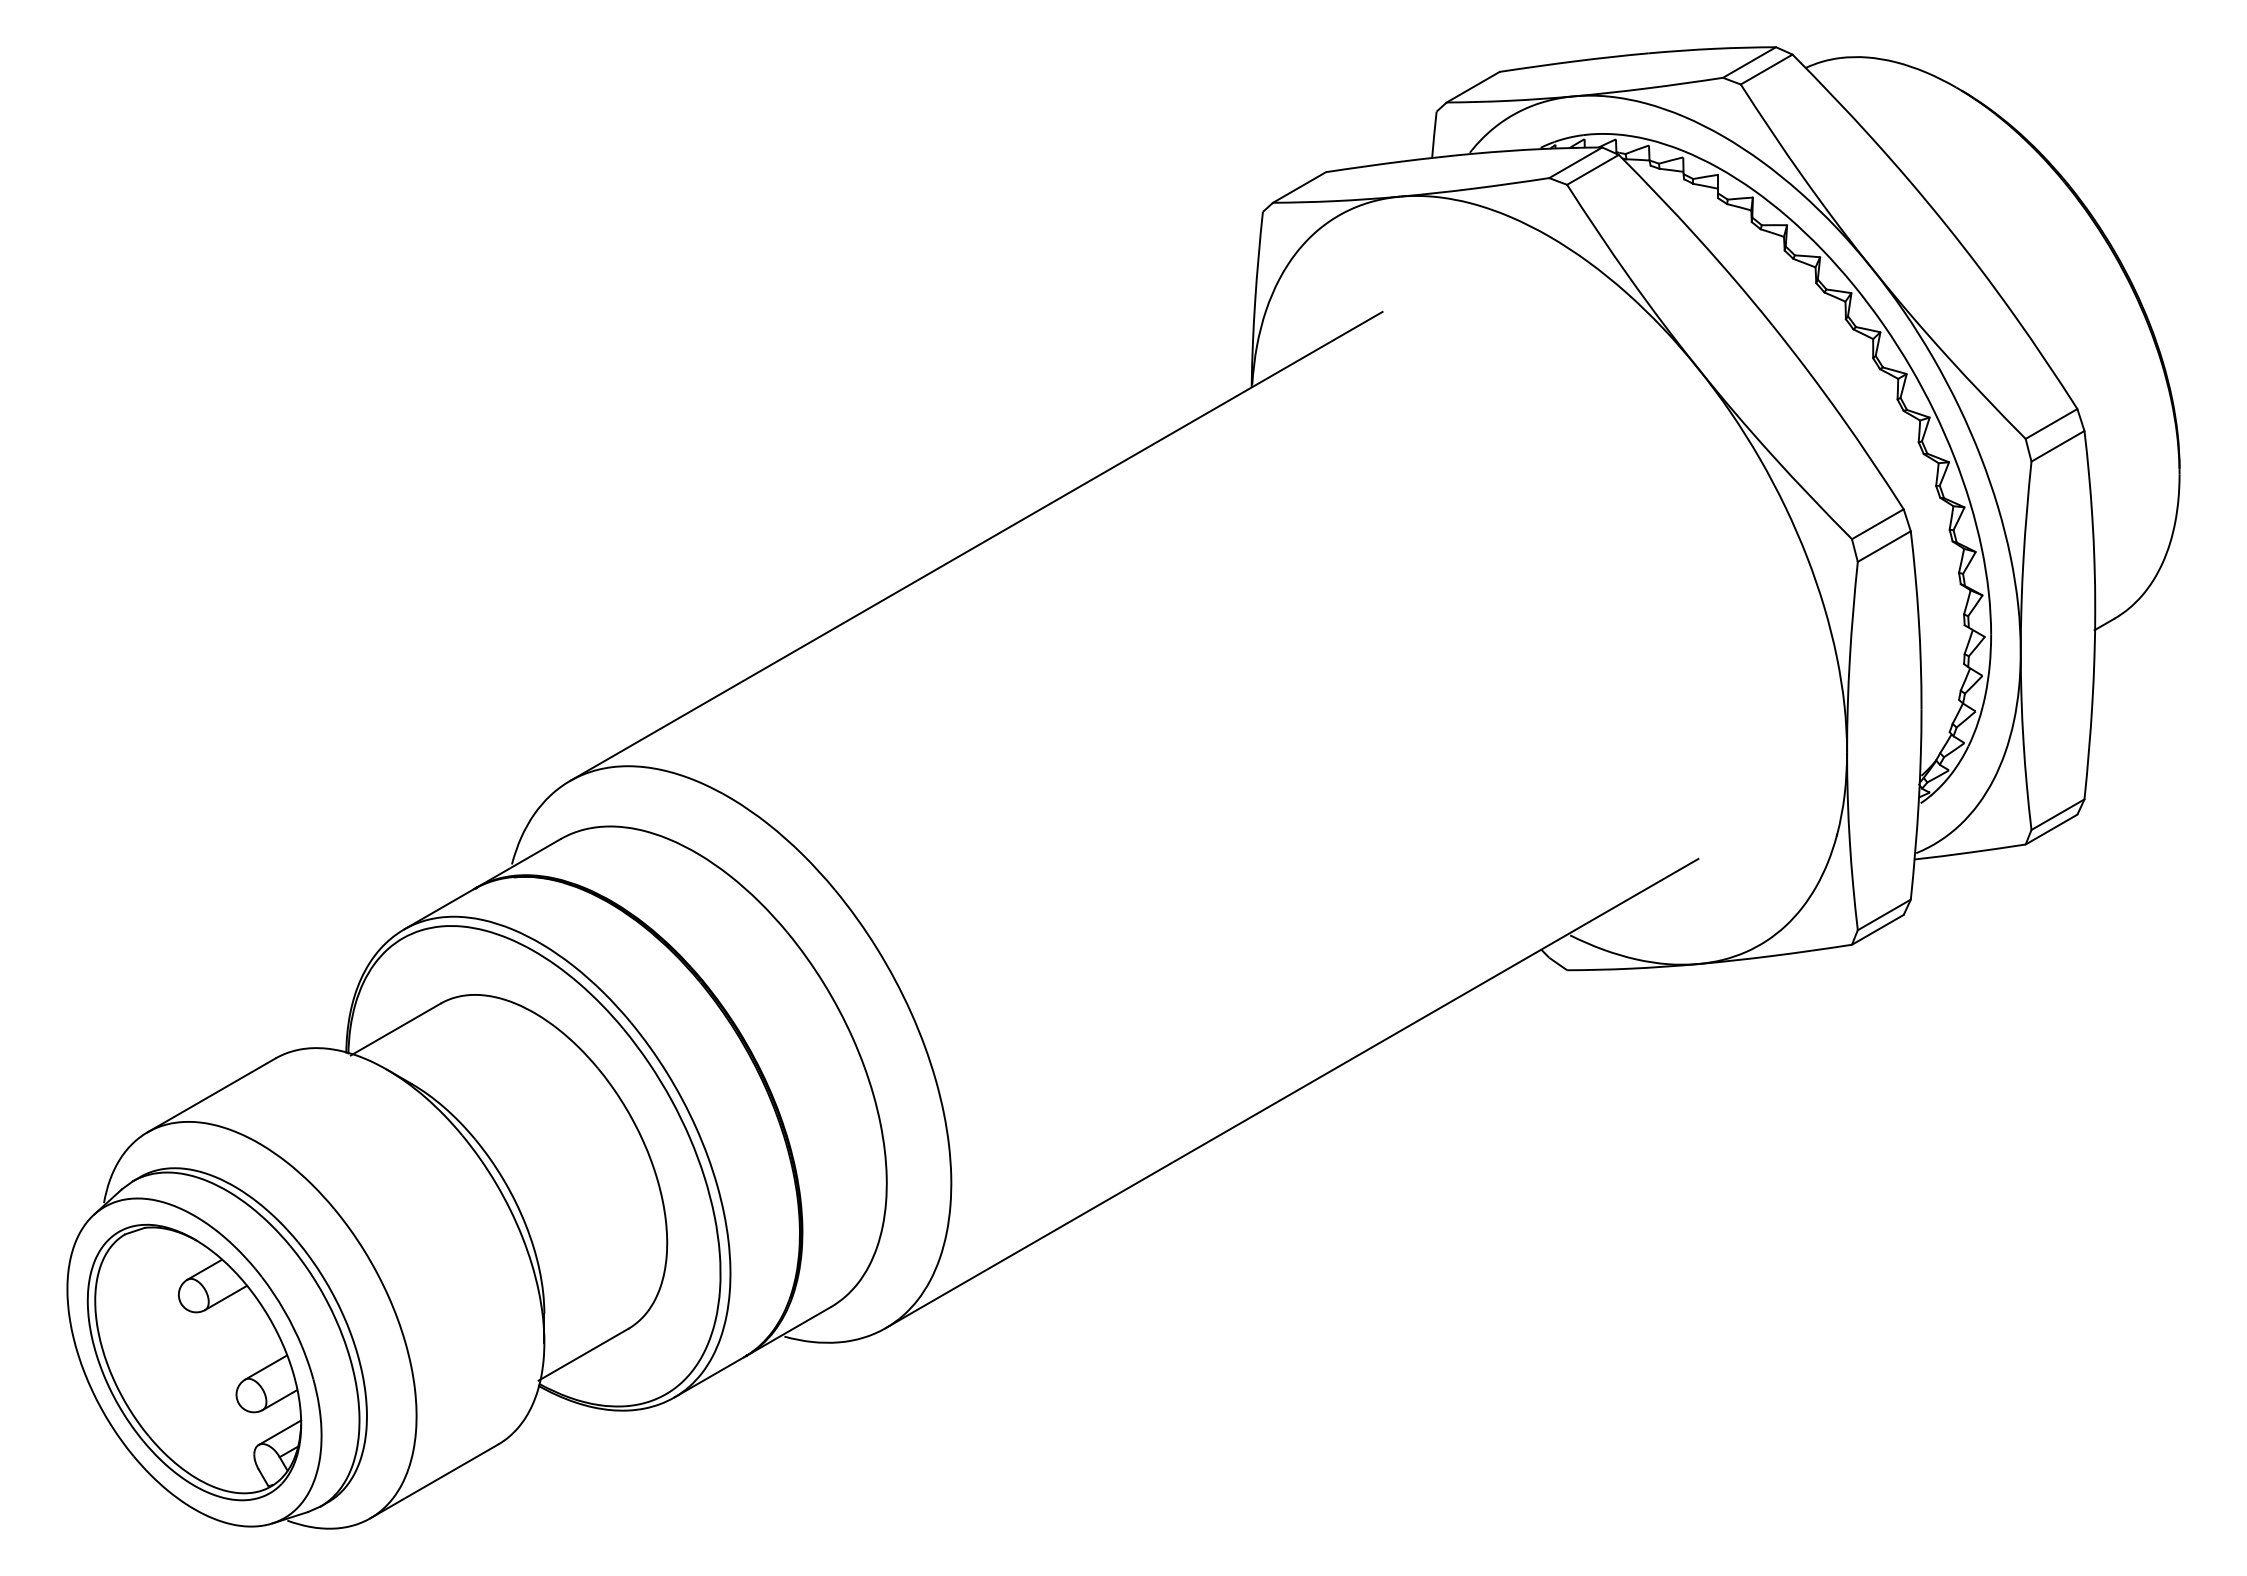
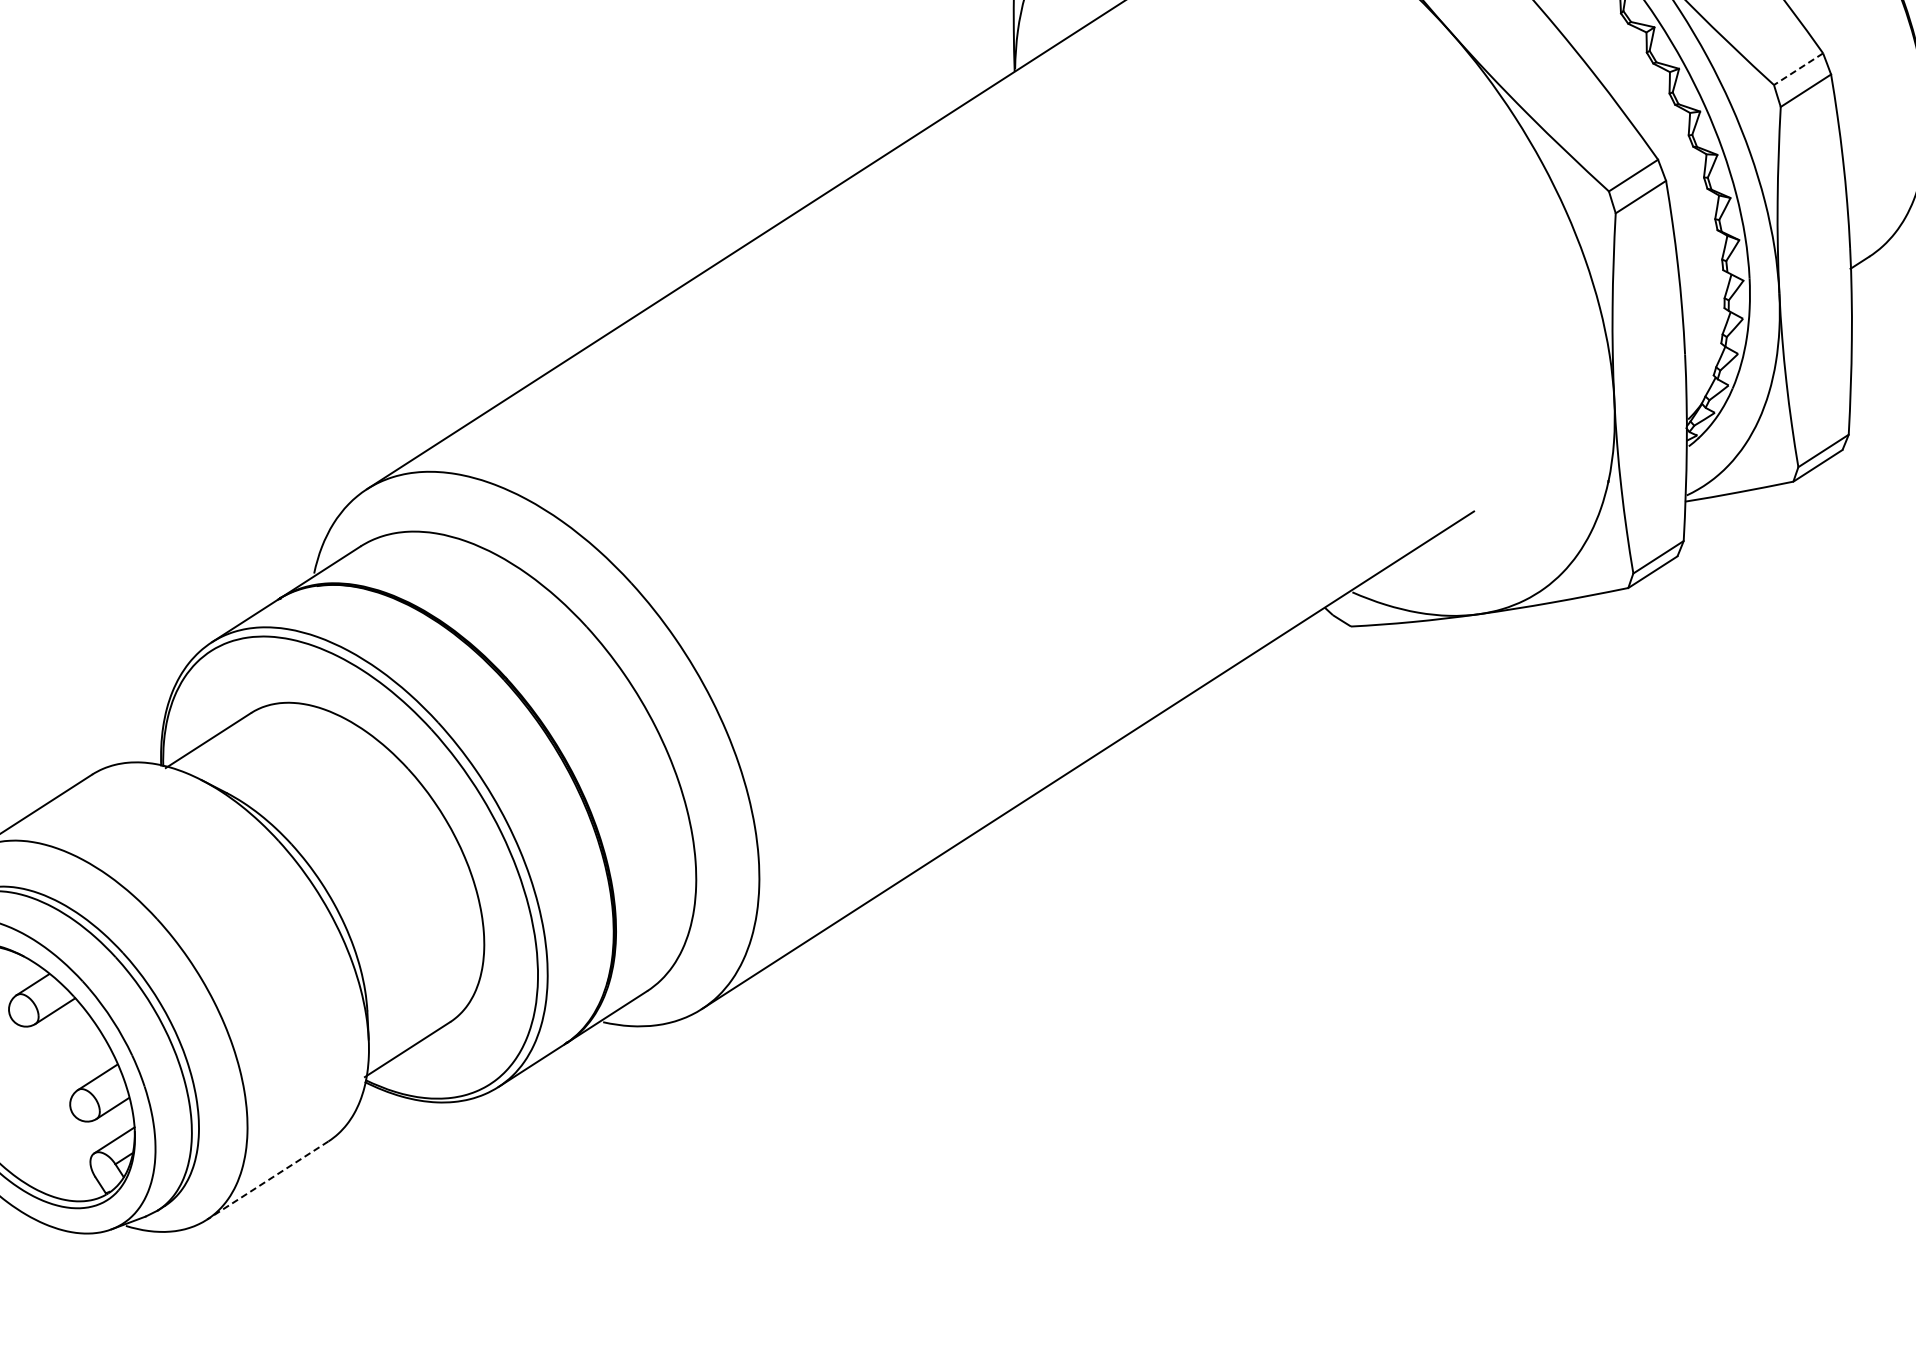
line: (2051, 423) -> (1798, 68), solid -> dashed
line: (434, 1481) -> (267, 1180), solid -> dashed

